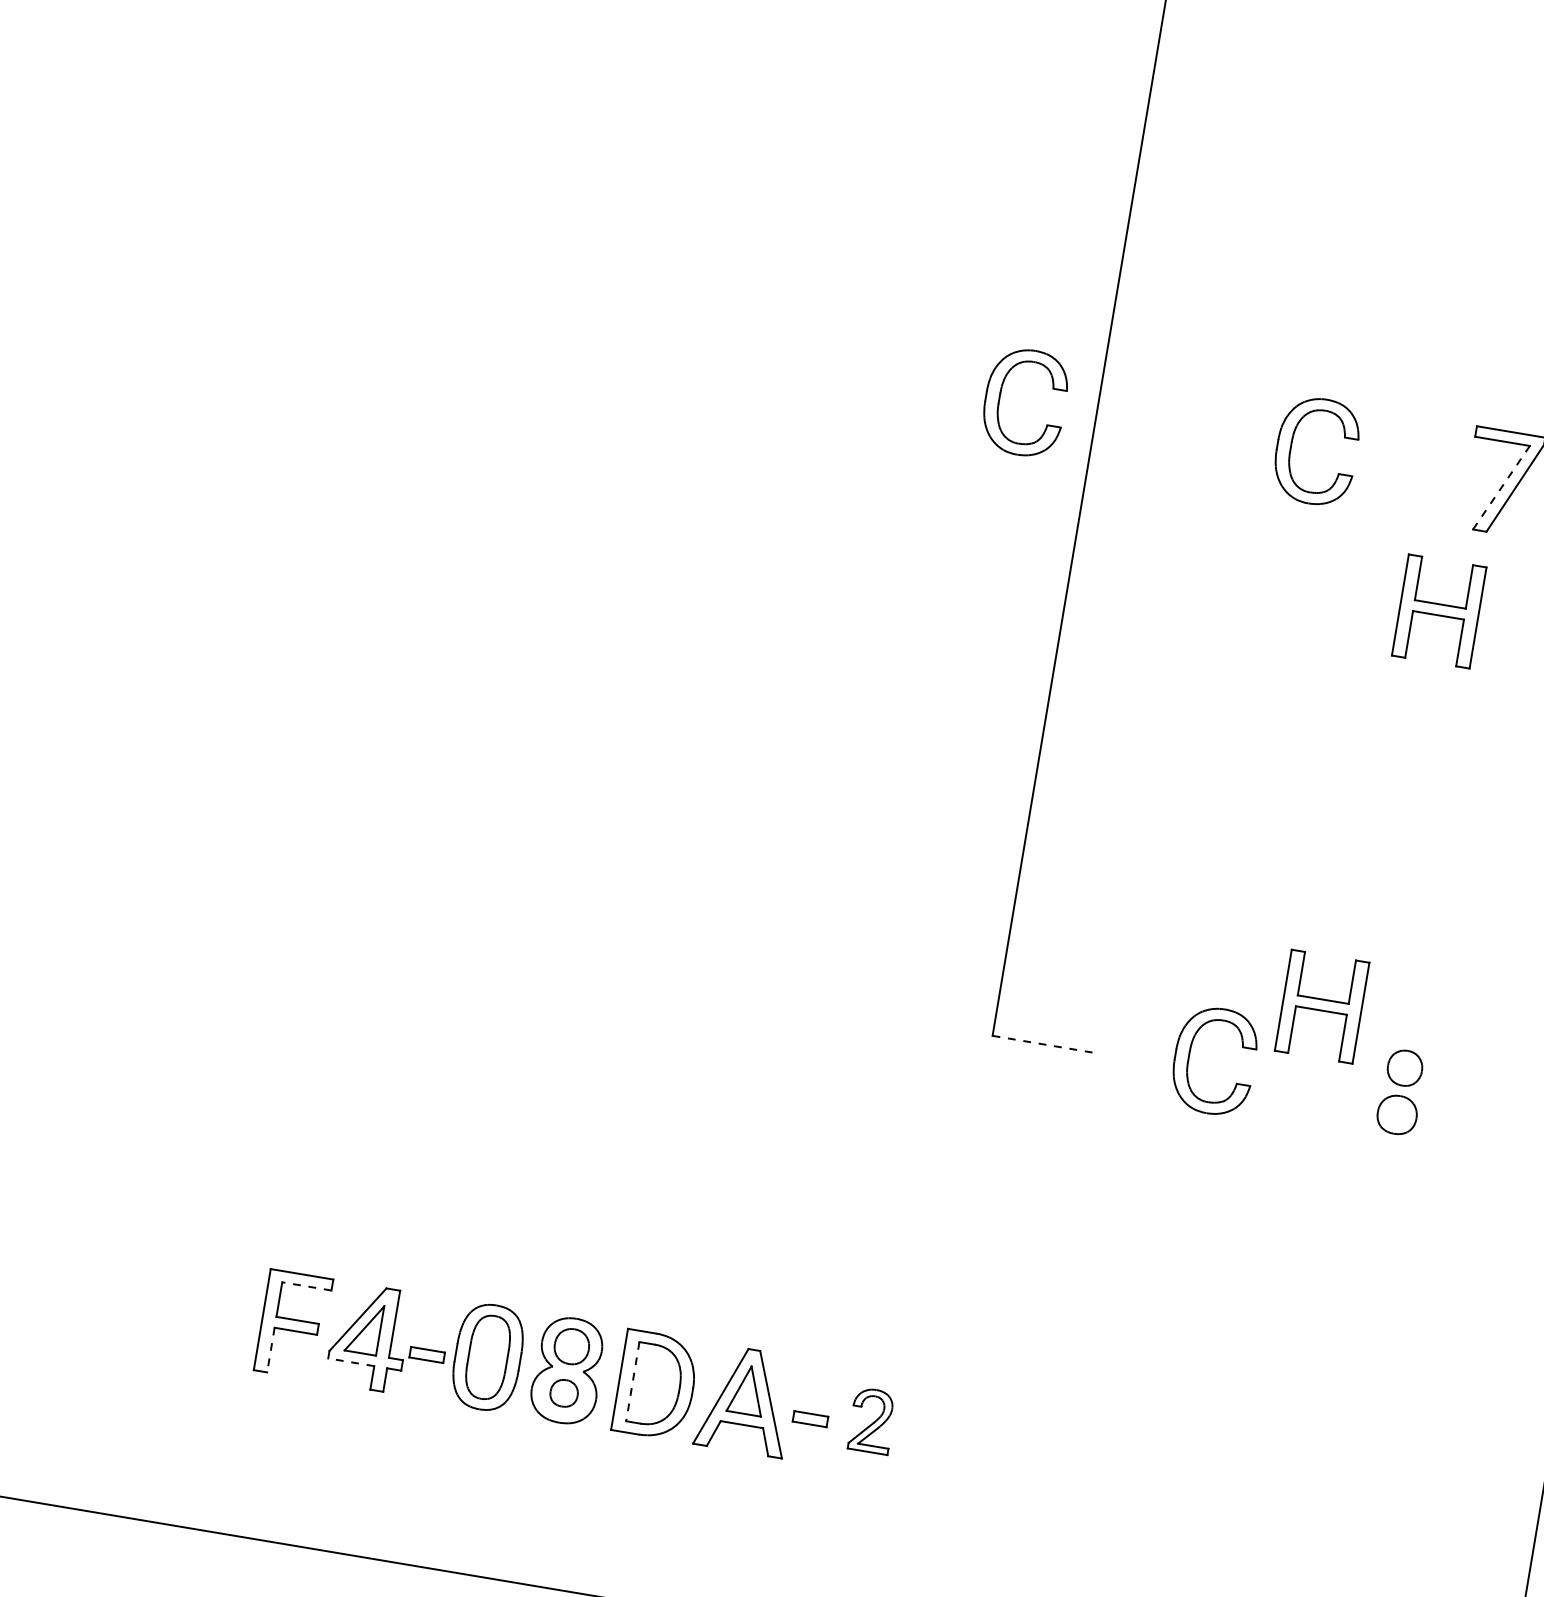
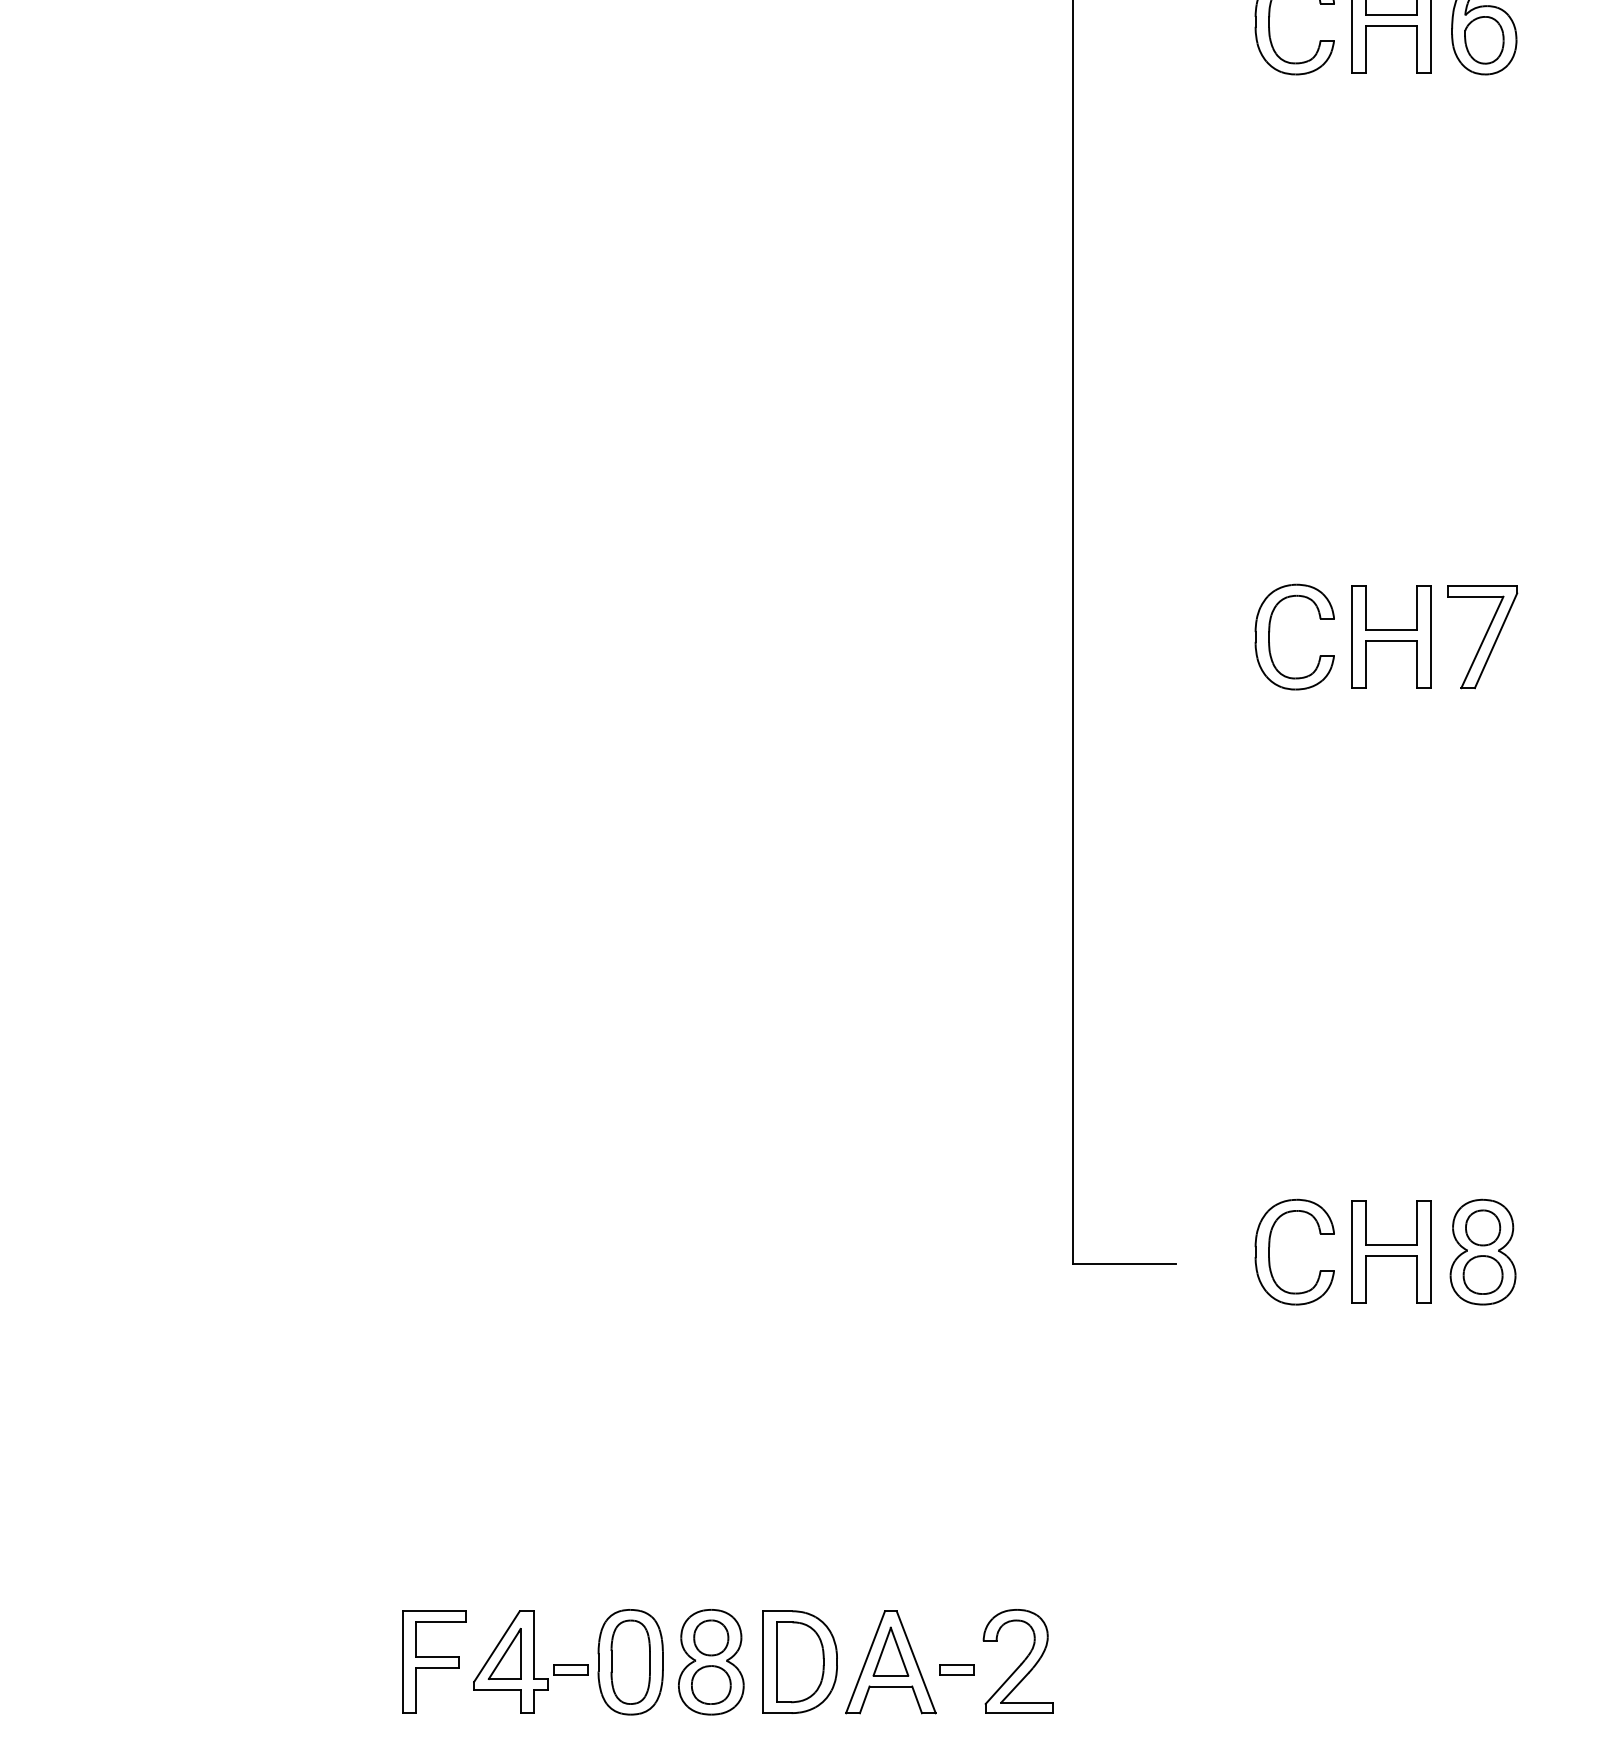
part: (1001, 392) -> (976, 631), removed
line: (1501, 487) -> (1482, 642), dashed -> solid
part: (1439, 610) -> (1391, 636), moved
part: (1322, 1006) -> (1391, 1251), moved
line: (1043, 1044) -> (1124, 1263), dashed -> solid
part: (1400, 1091) -> (1482, 1251), added
line: (307, 1286) -> (441, 1622), dashed -> solid
line: (270, 1349) -> (416, 1690), dashed -> solid
line: (350, 1362) -> (496, 1689), dashed -> solid
line: (632, 1381) -> (776, 1662), dashed -> solid
part: (564, 1392) -> (711, 1684), size x1.43
part: (871, 1420) -> (1017, 1661), size x1.67

